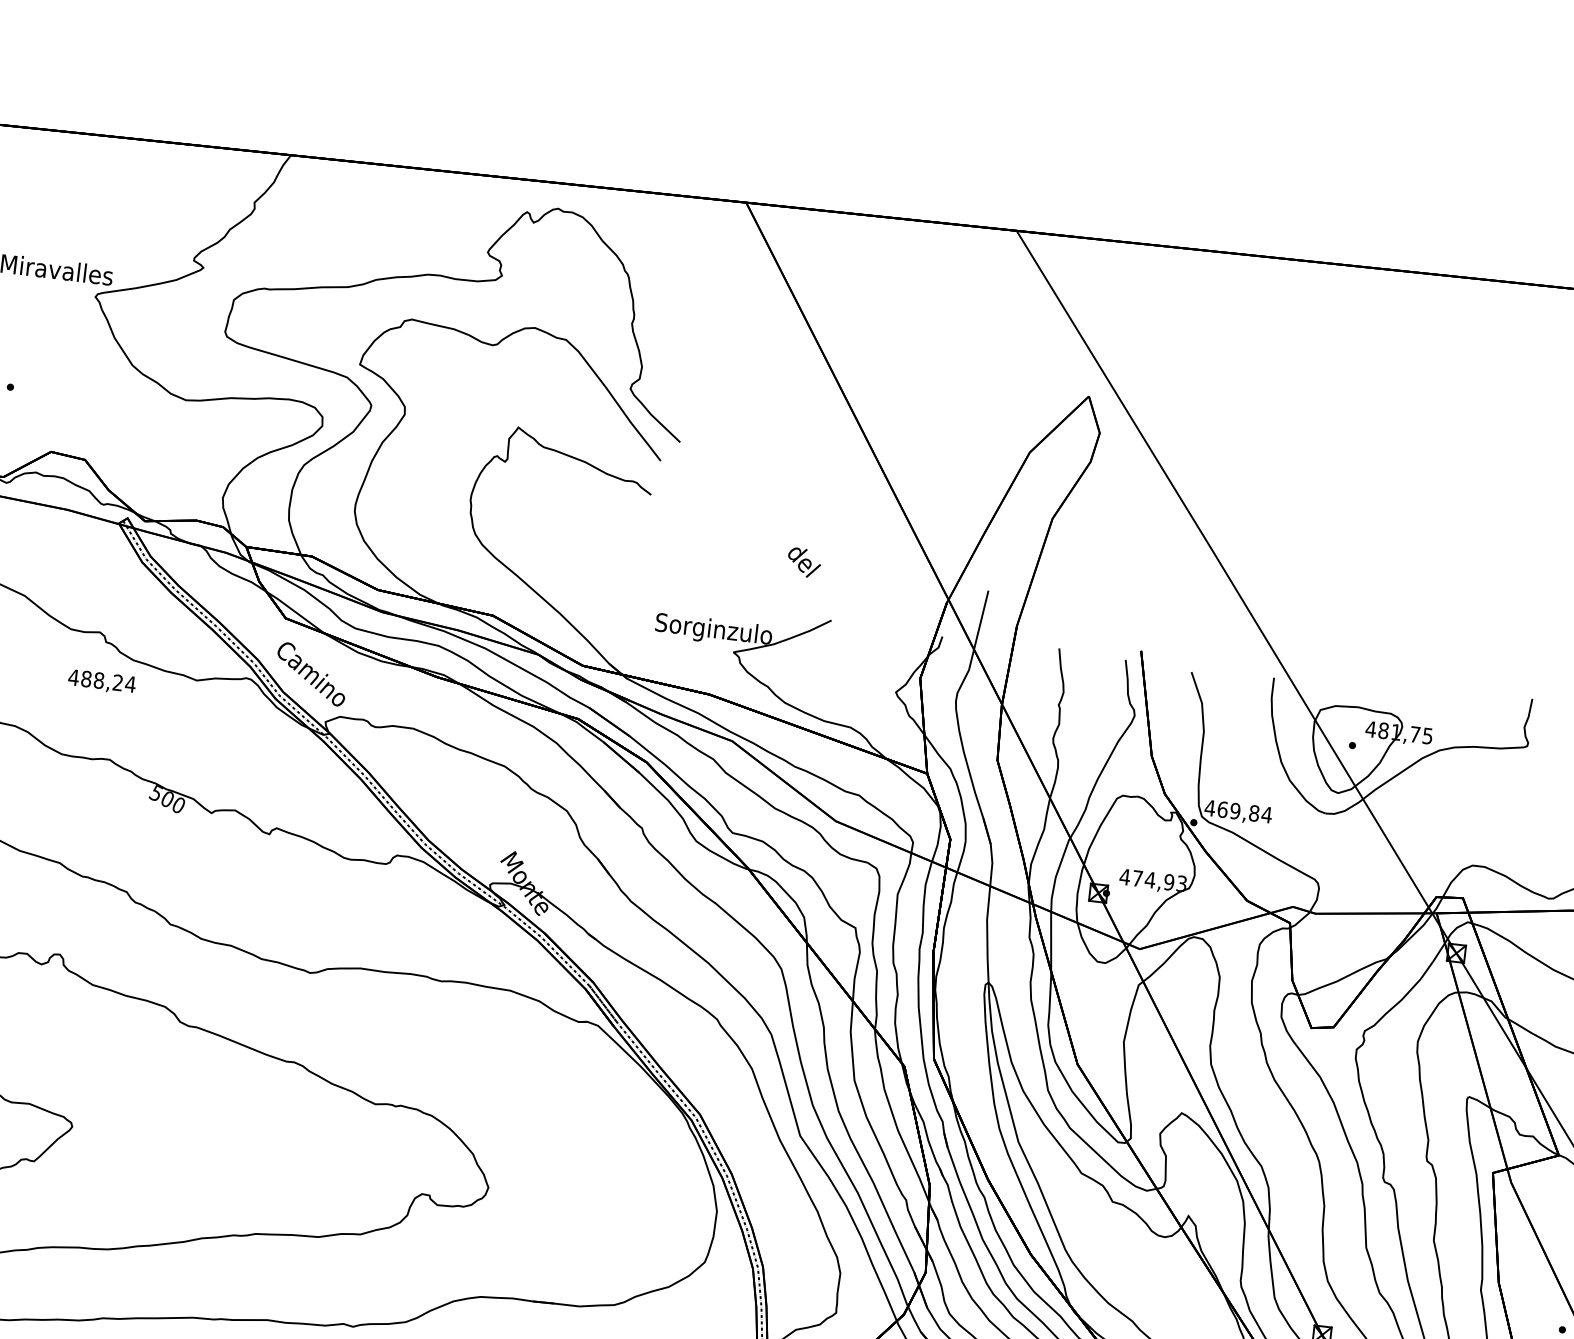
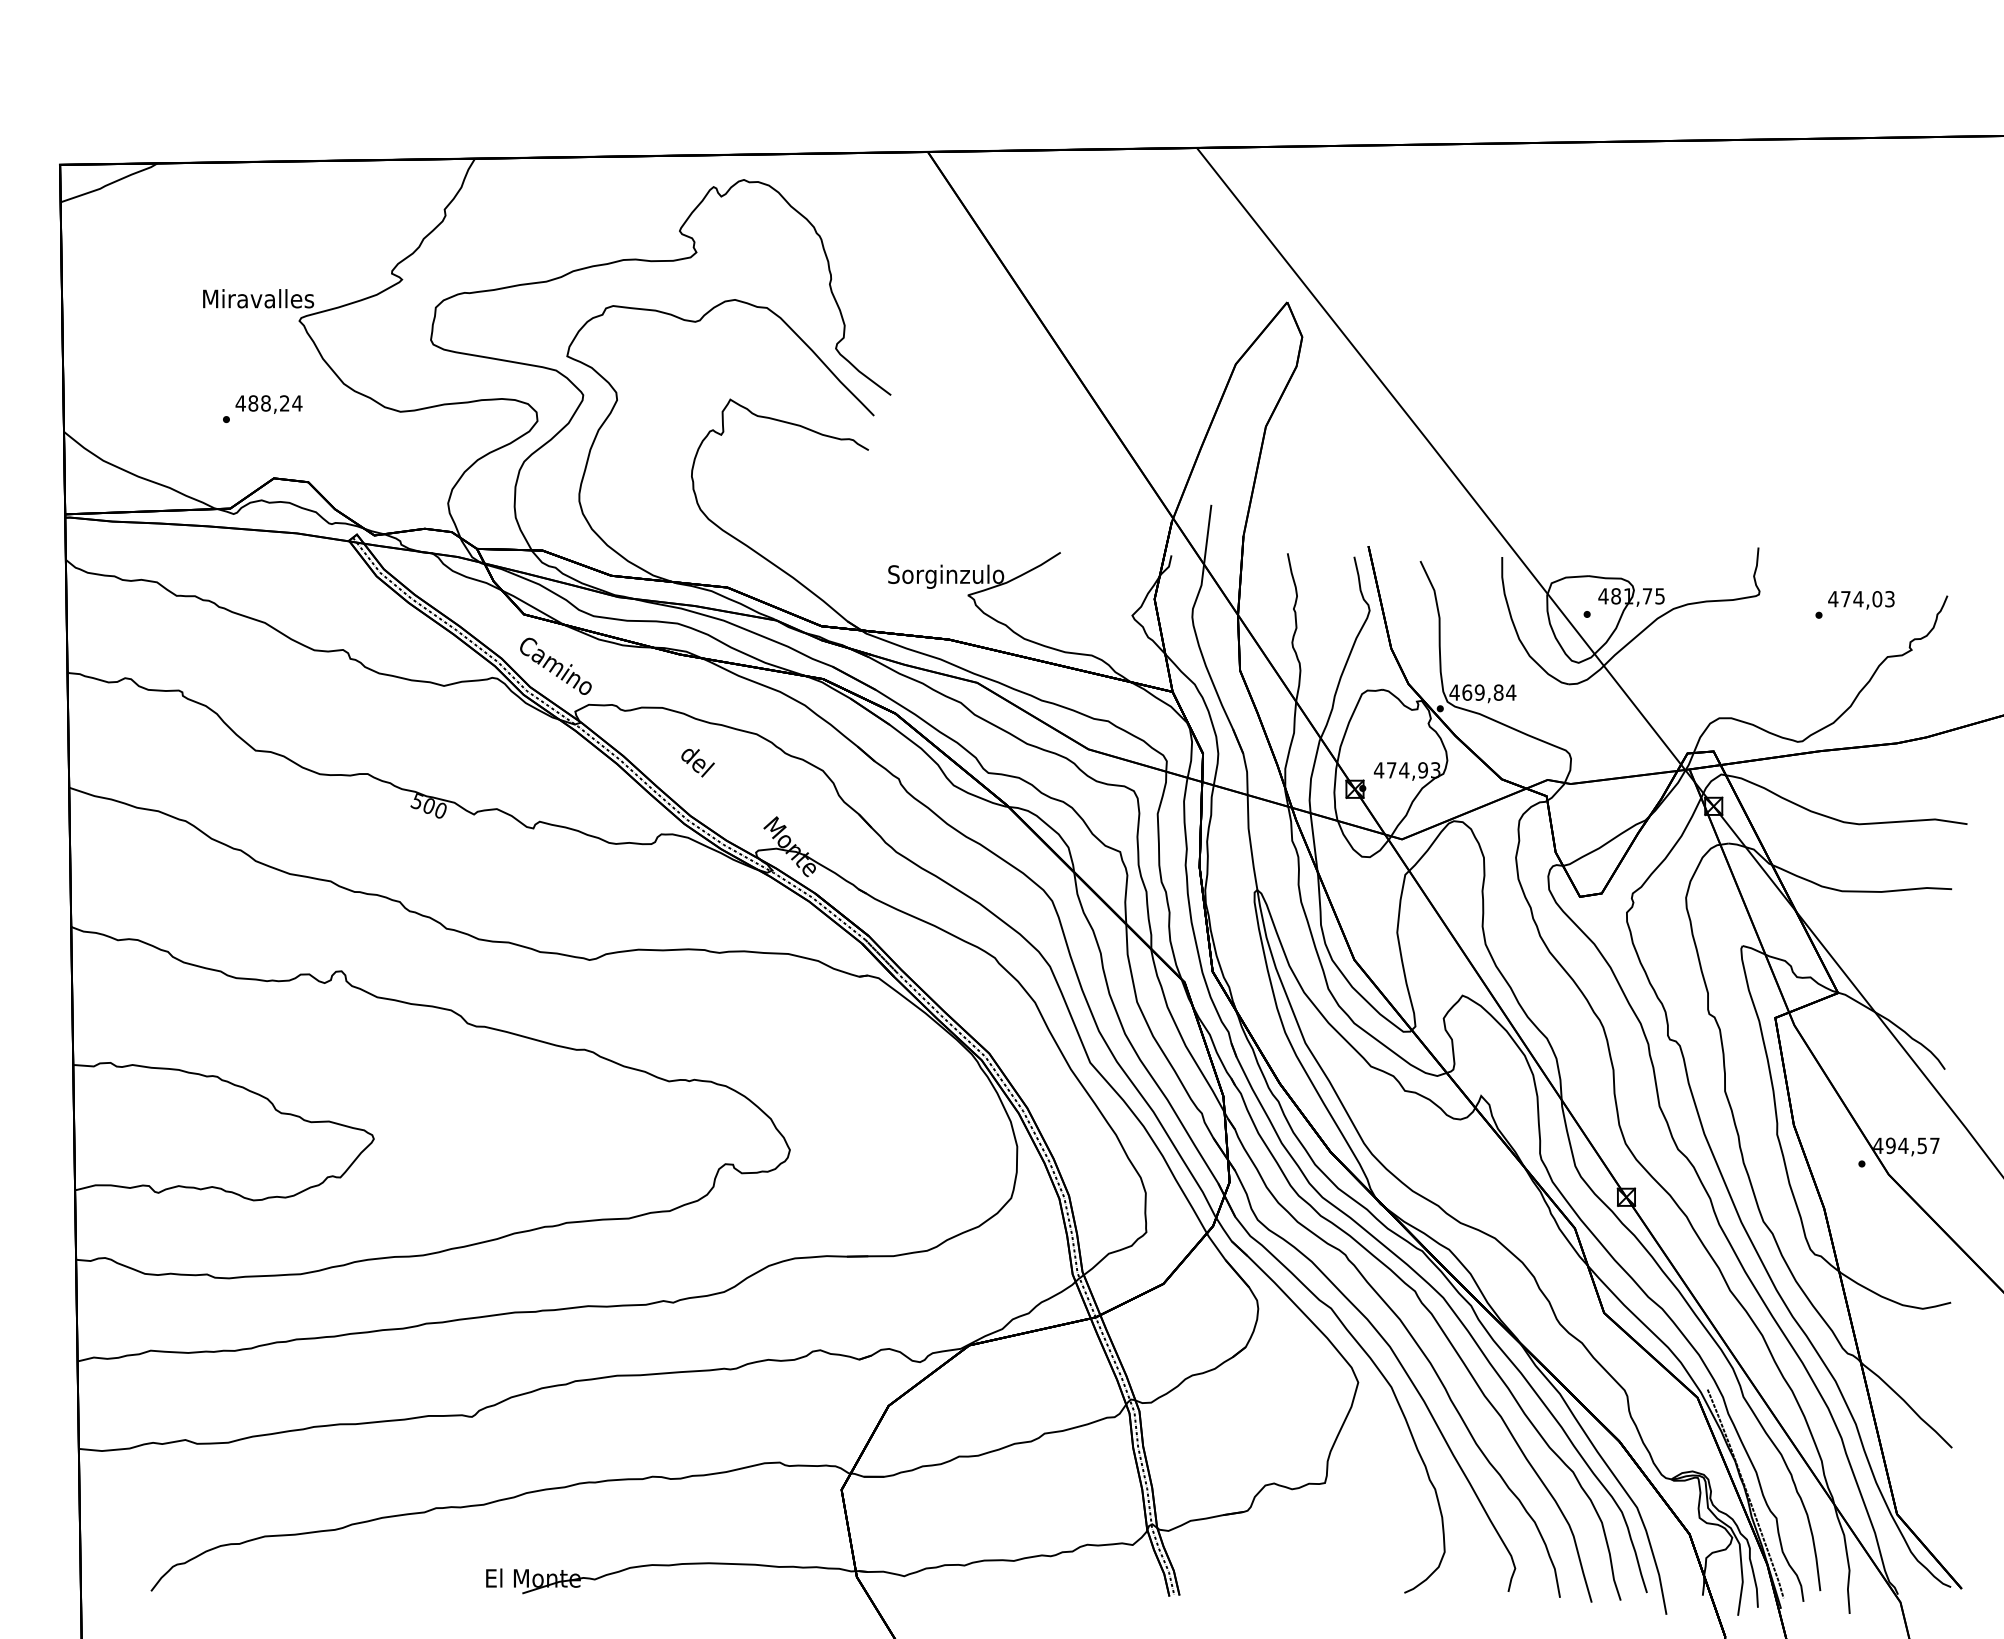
text: (803, 562) -> (697, 762), moved
text: (101, 681) -> (268, 404), moved

